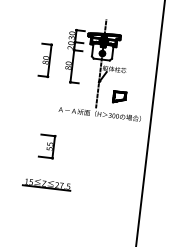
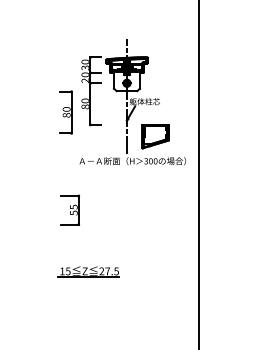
part: (44, 60) -> (65, 112), moved
part: (119, 97) -> (155, 136), size x1.67
part: (46, 184) -> (88, 271), moved

